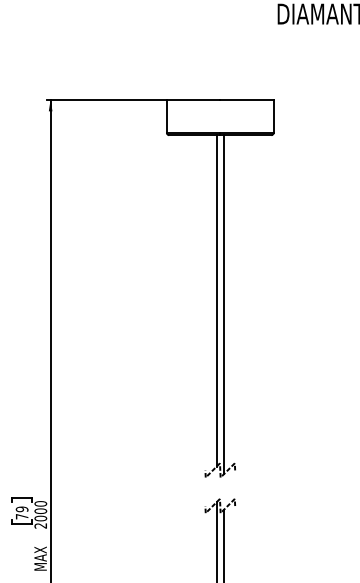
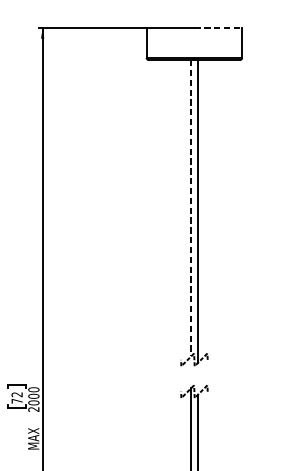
line: (247, 99) -> (218, 28), solid -> dashed
line: (216, 300) -> (191, 207), solid -> dashed
text: (21, 509) -> (16, 394), 79 -> 72

